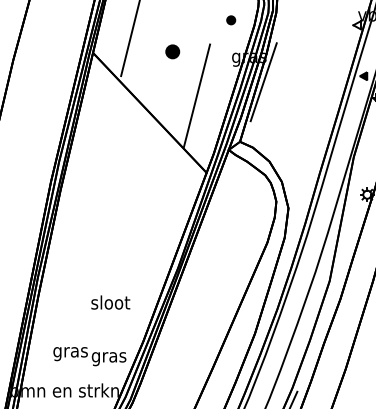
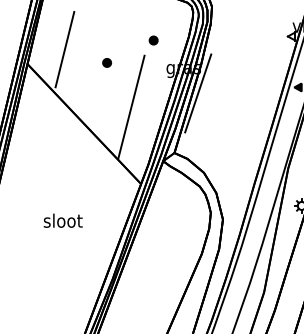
part: (231, 20) -> (153, 40), moved
part: (172, 51) -> (106, 62), size x0.62
text: (110, 302) -> (62, 220), moved

